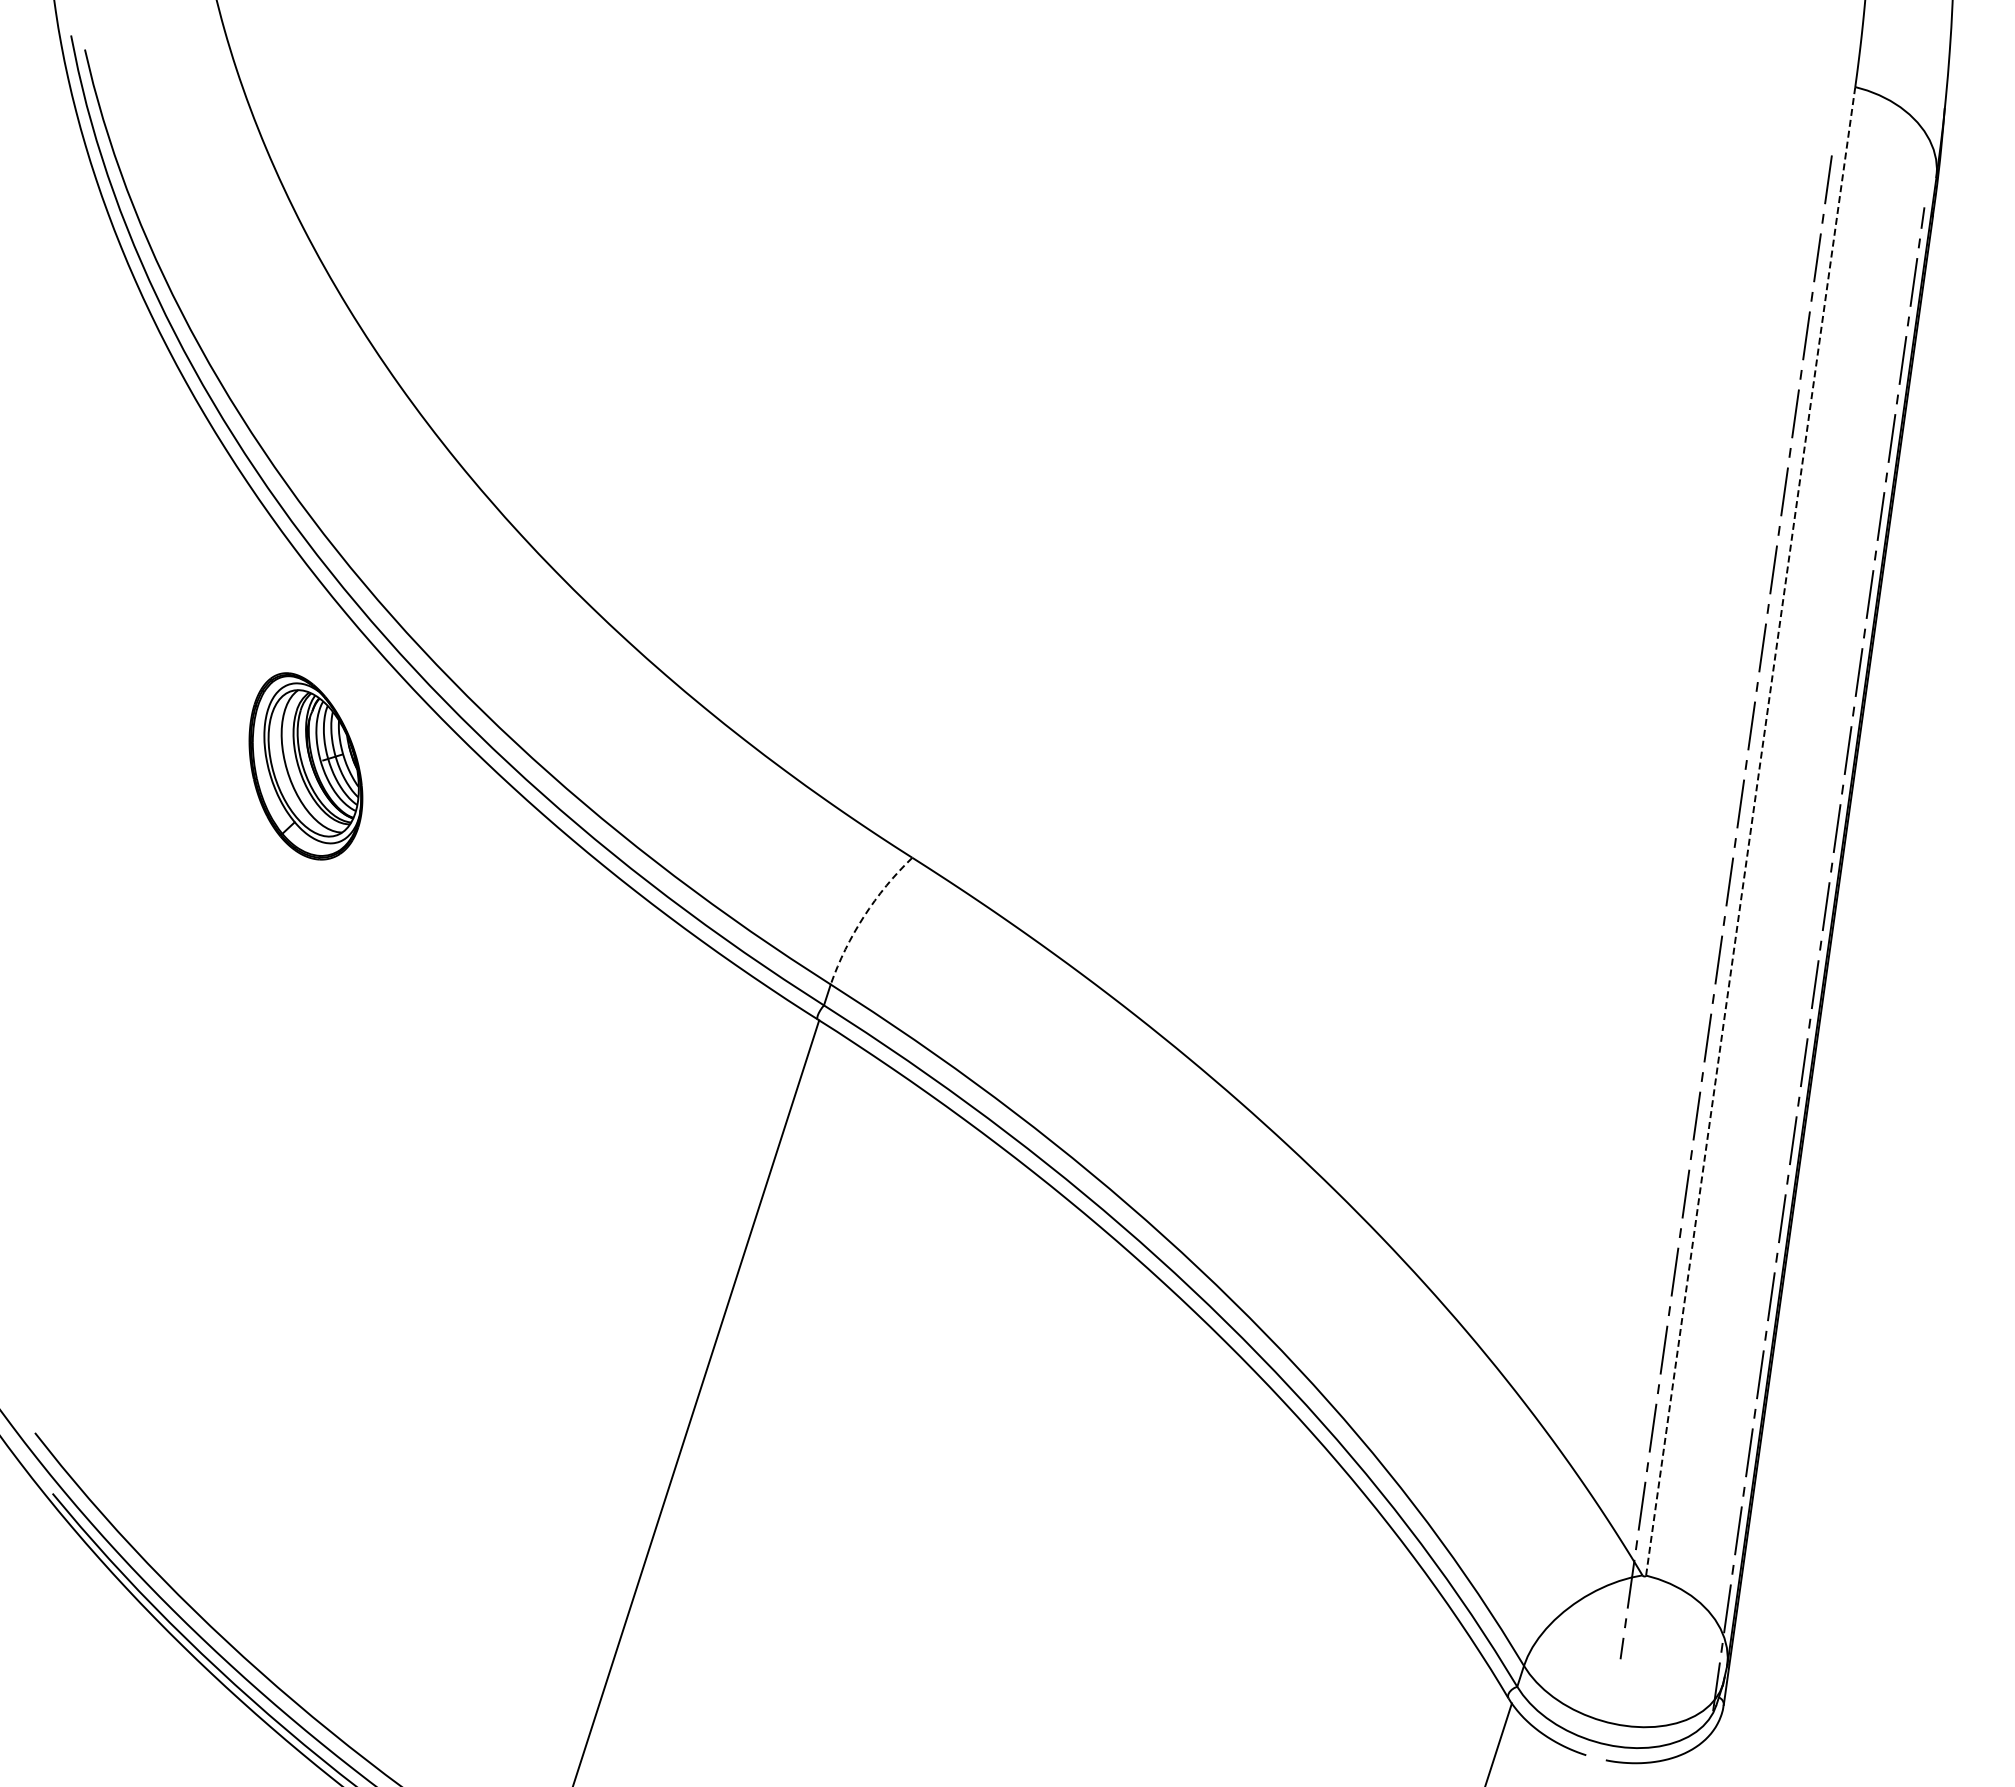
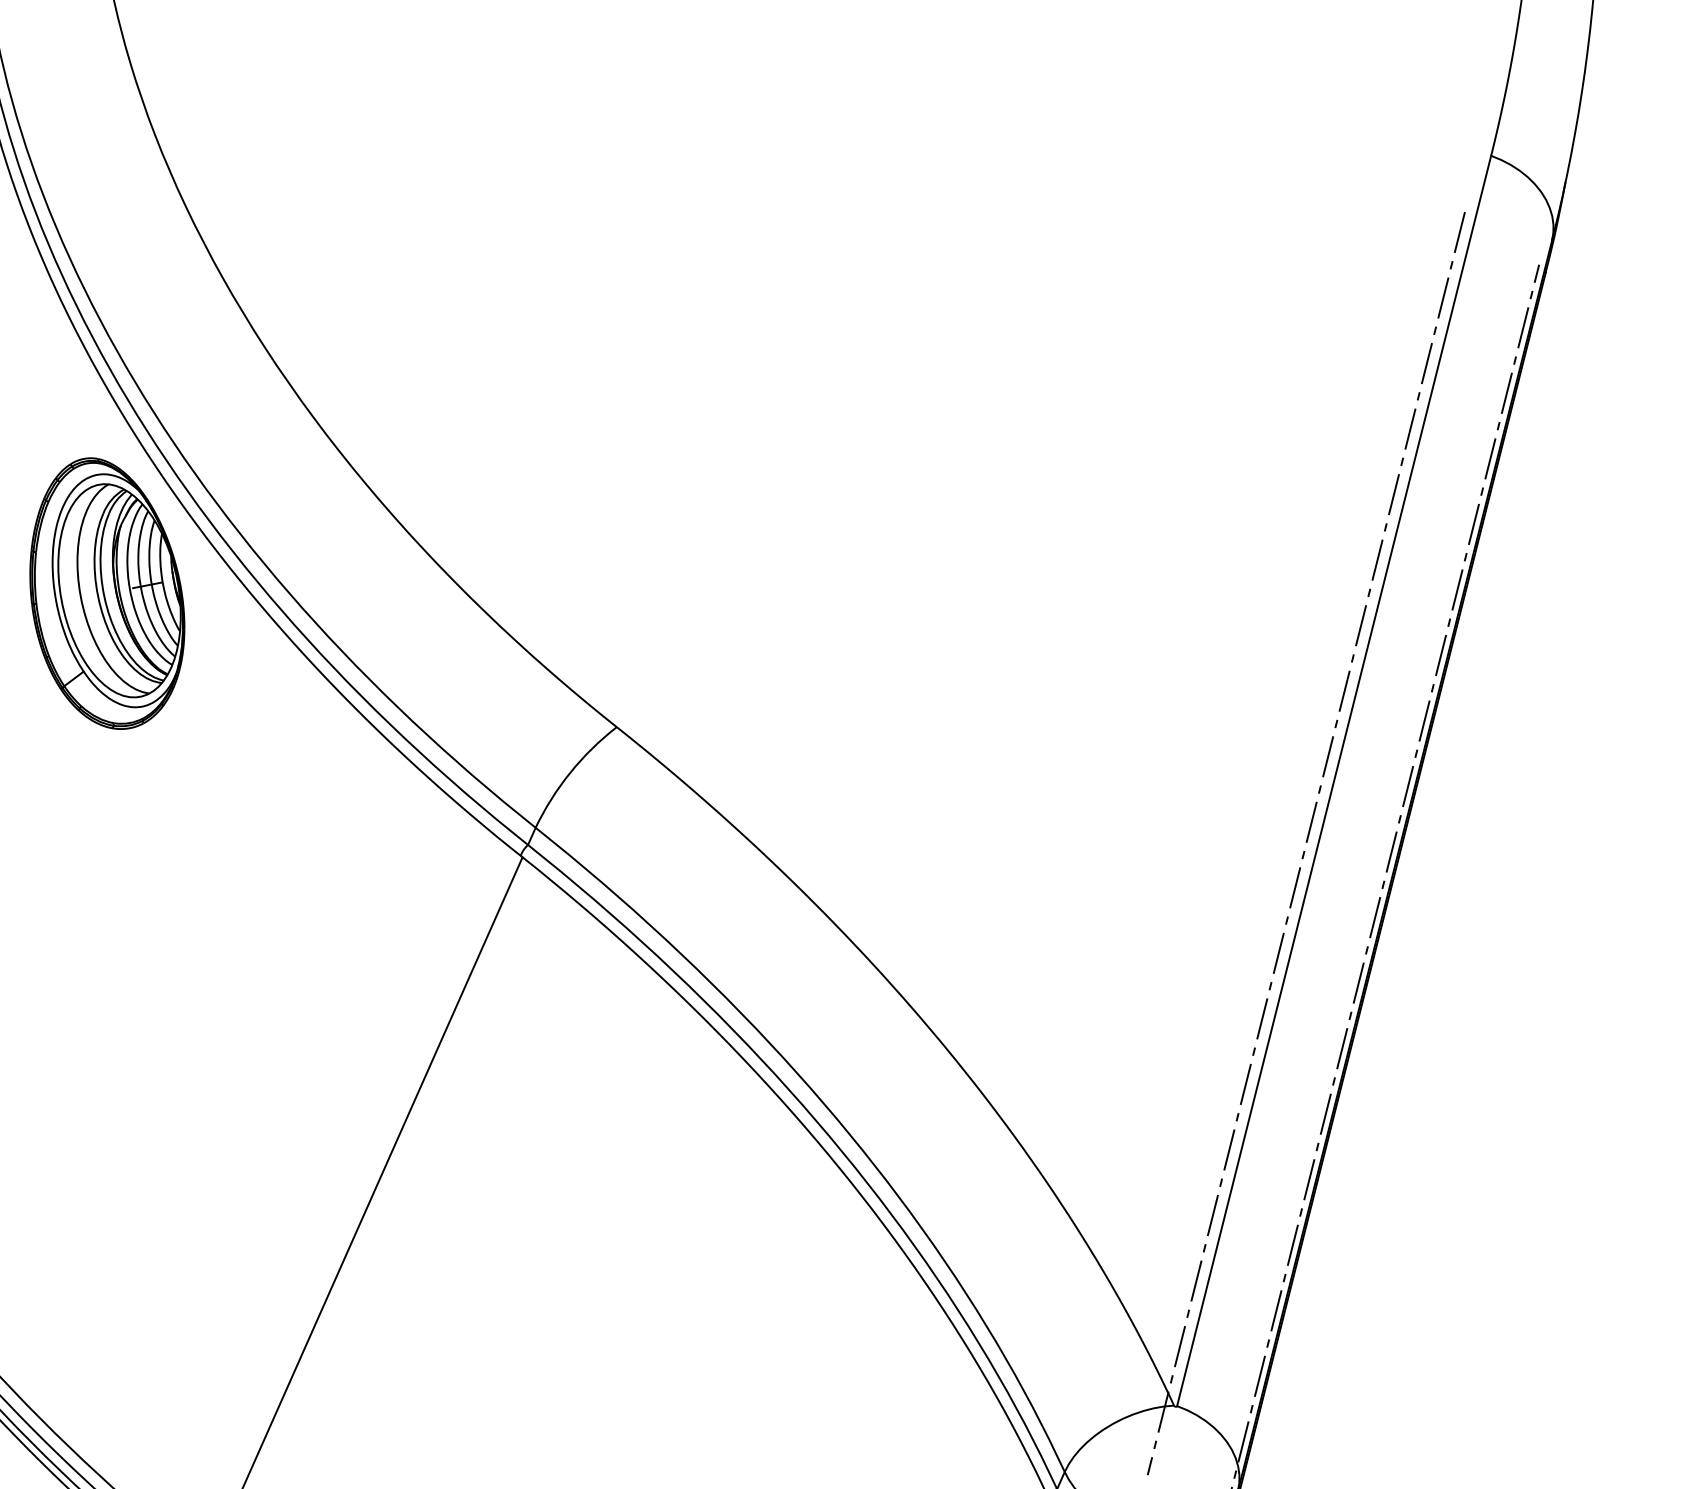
part: (305, 766) -> (107, 594), size x1.67
line: (1750, 831) -> (1333, 781), dashed -> solid
arc: (864, 916) -> (570, 772), dashed -> solid

